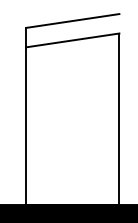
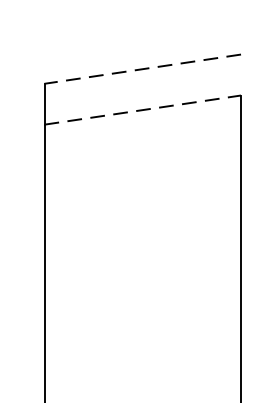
line: (72, 21) -> (142, 70), solid -> dashed
line: (73, 40) -> (144, 110), solid -> dashed

